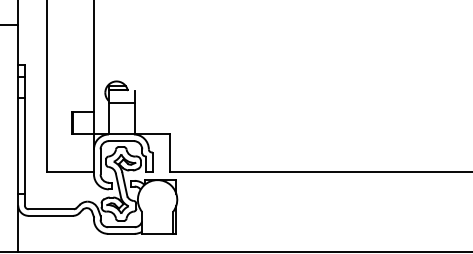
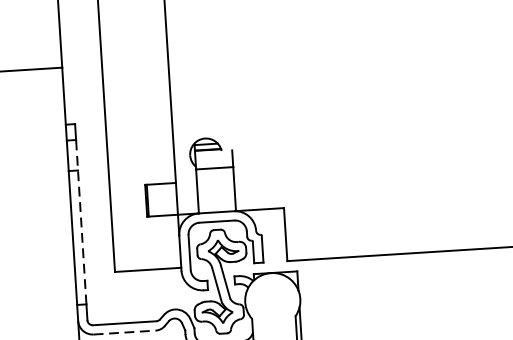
line: (24, 135) -> (80, 222), solid -> dashed
line: (51, 215) -> (125, 331), solid -> dashed

